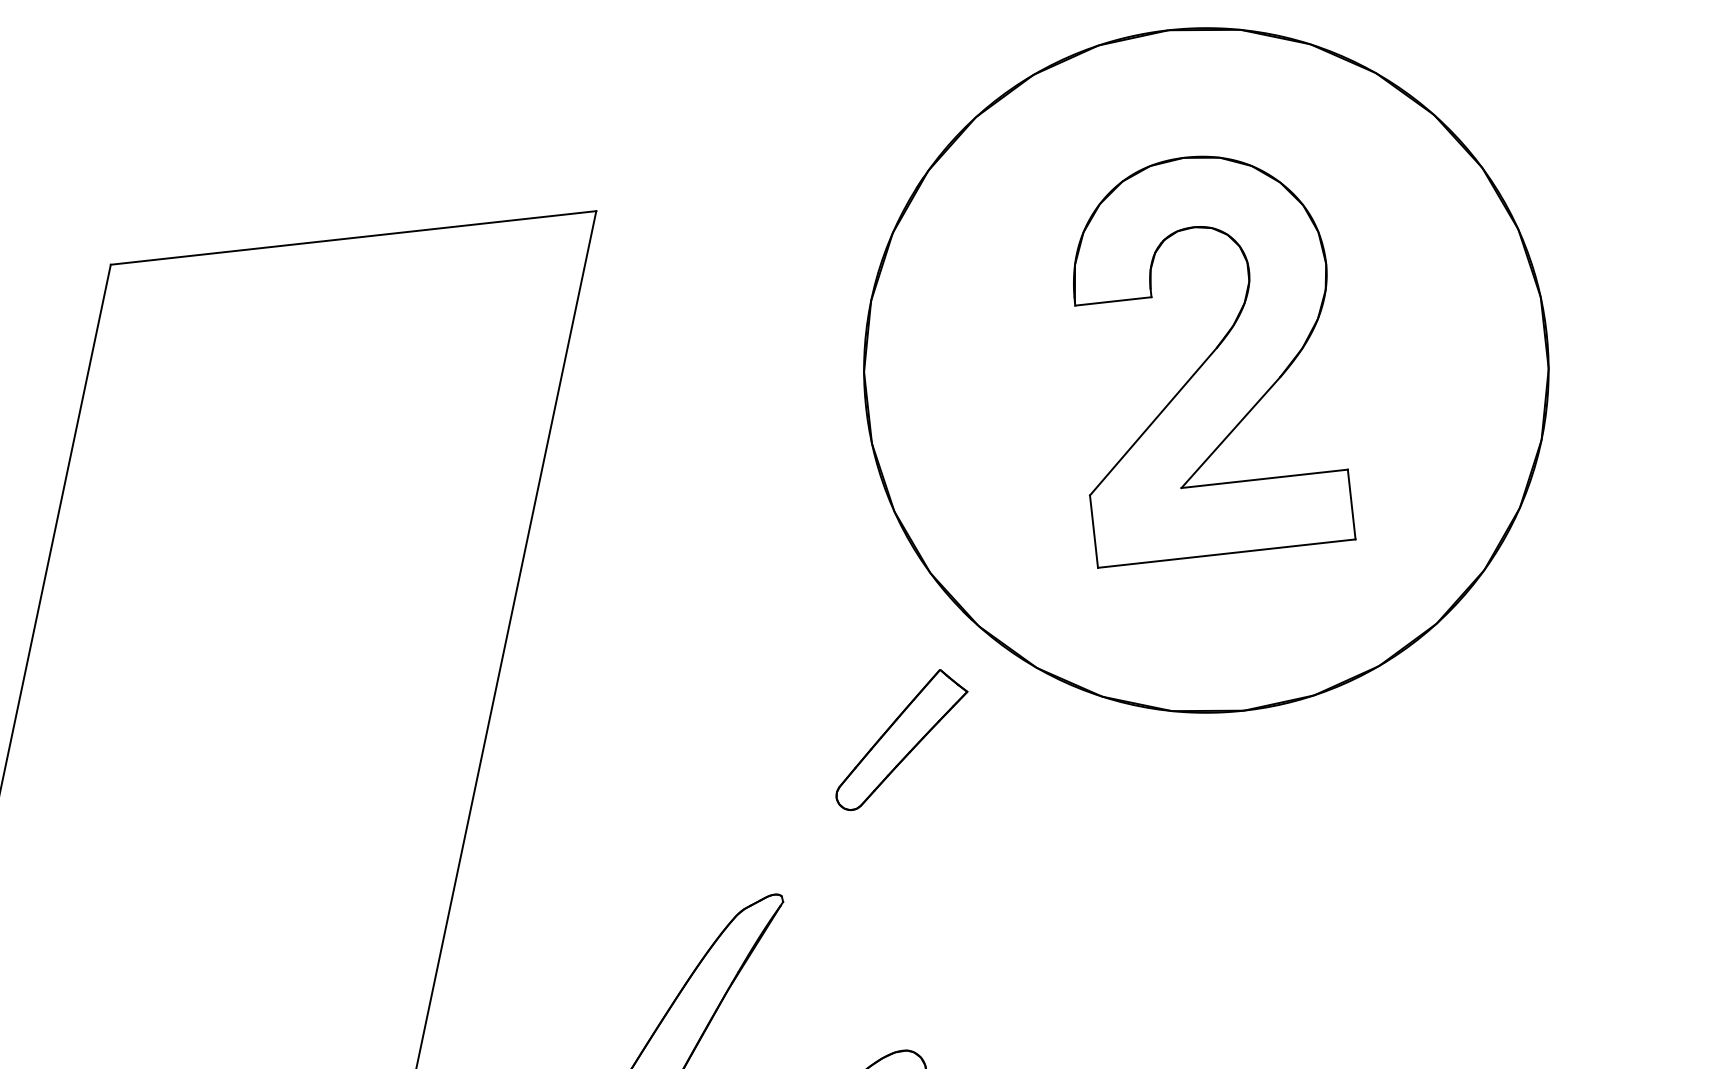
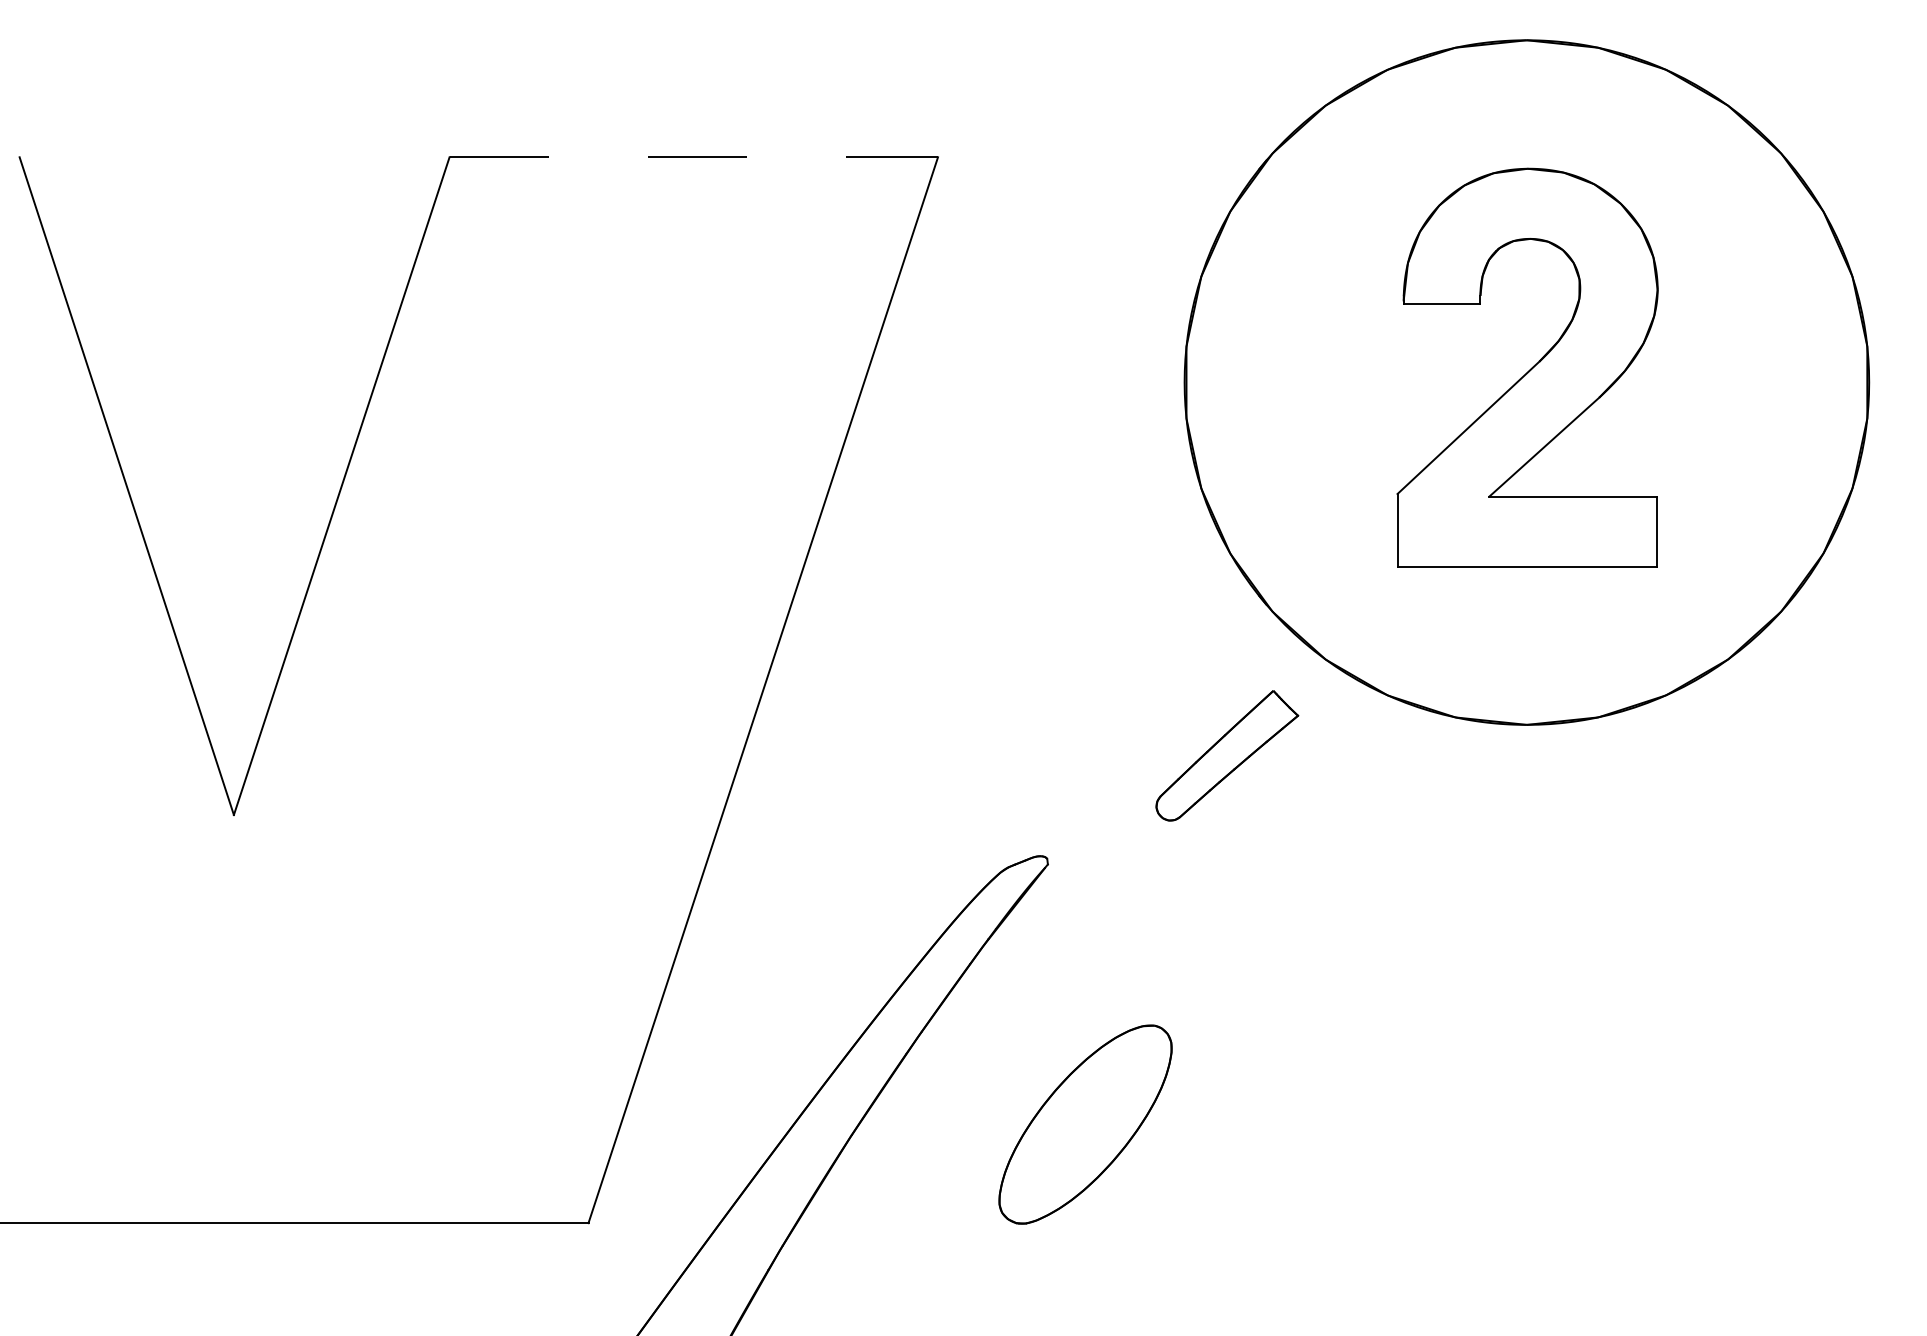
line: (354, 238) -> (694, 157), solid -> dashed
part: (901, 739) -> (1227, 755), moved

